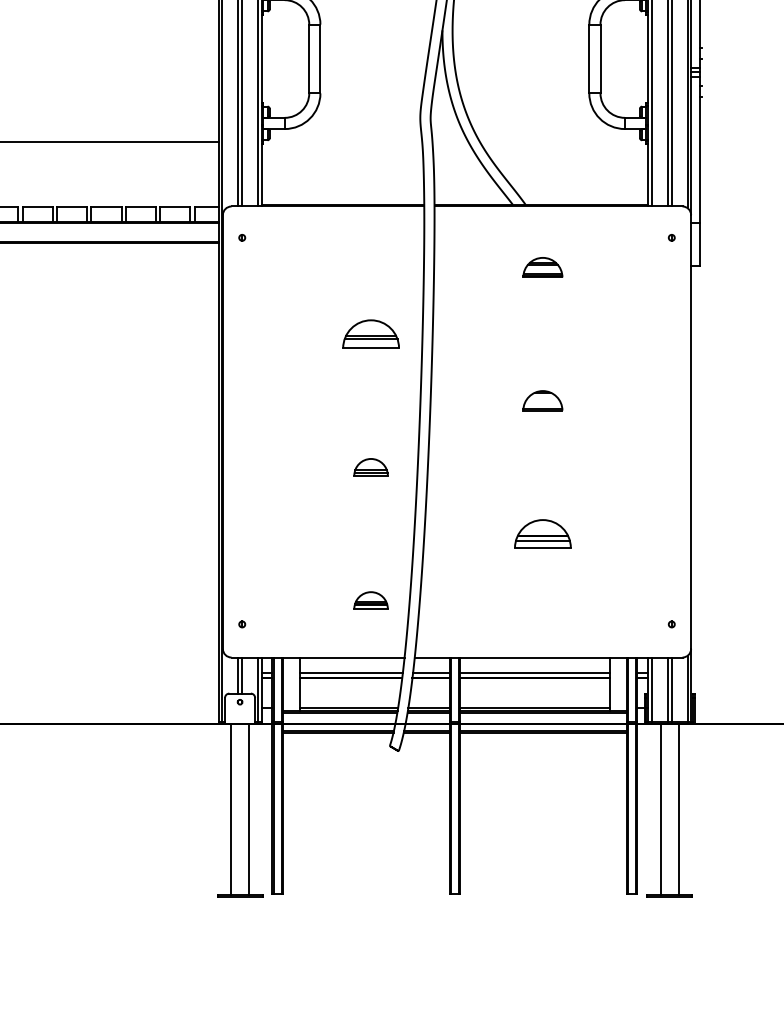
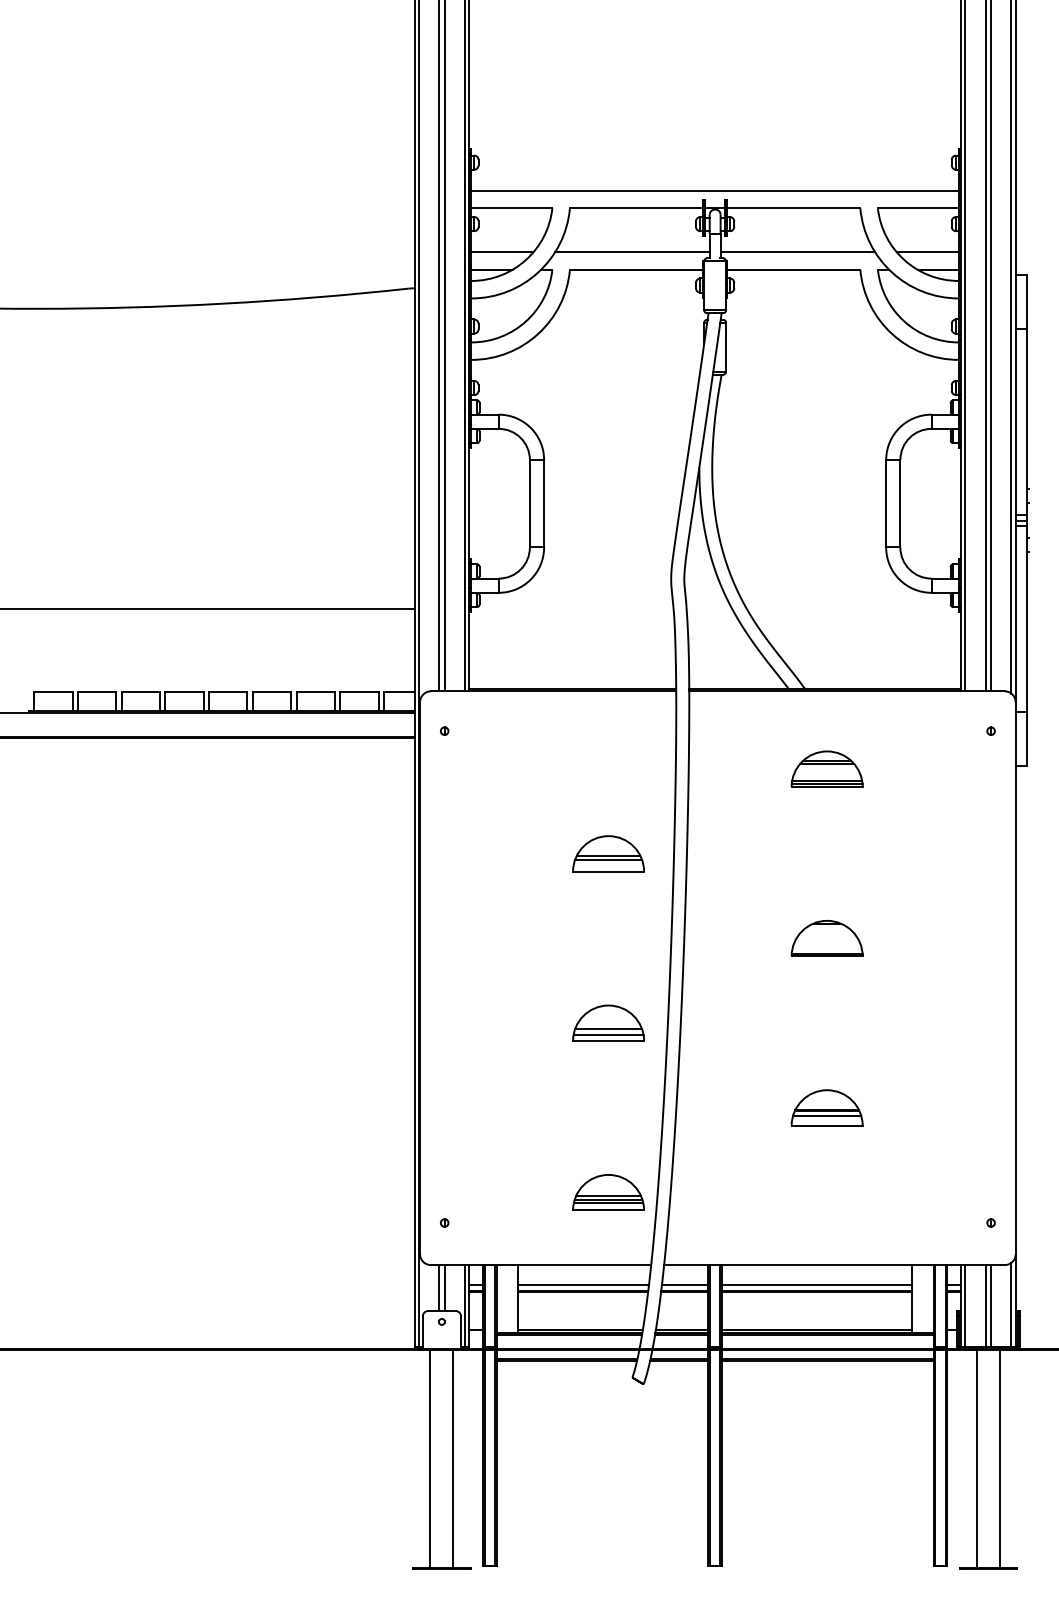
part: (542, 267) -> (826, 768), size x1.43
part: (542, 400) -> (826, 938), size x1.43
part: (371, 466) -> (608, 1022), size x1.67
part: (371, 600) -> (608, 1192), size x1.67

